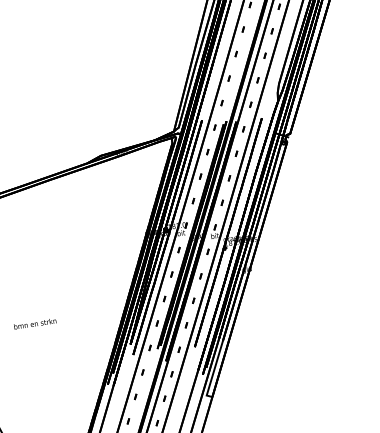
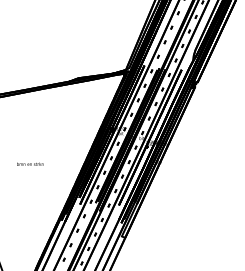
text: (35, 322) -> (30, 163), moved

